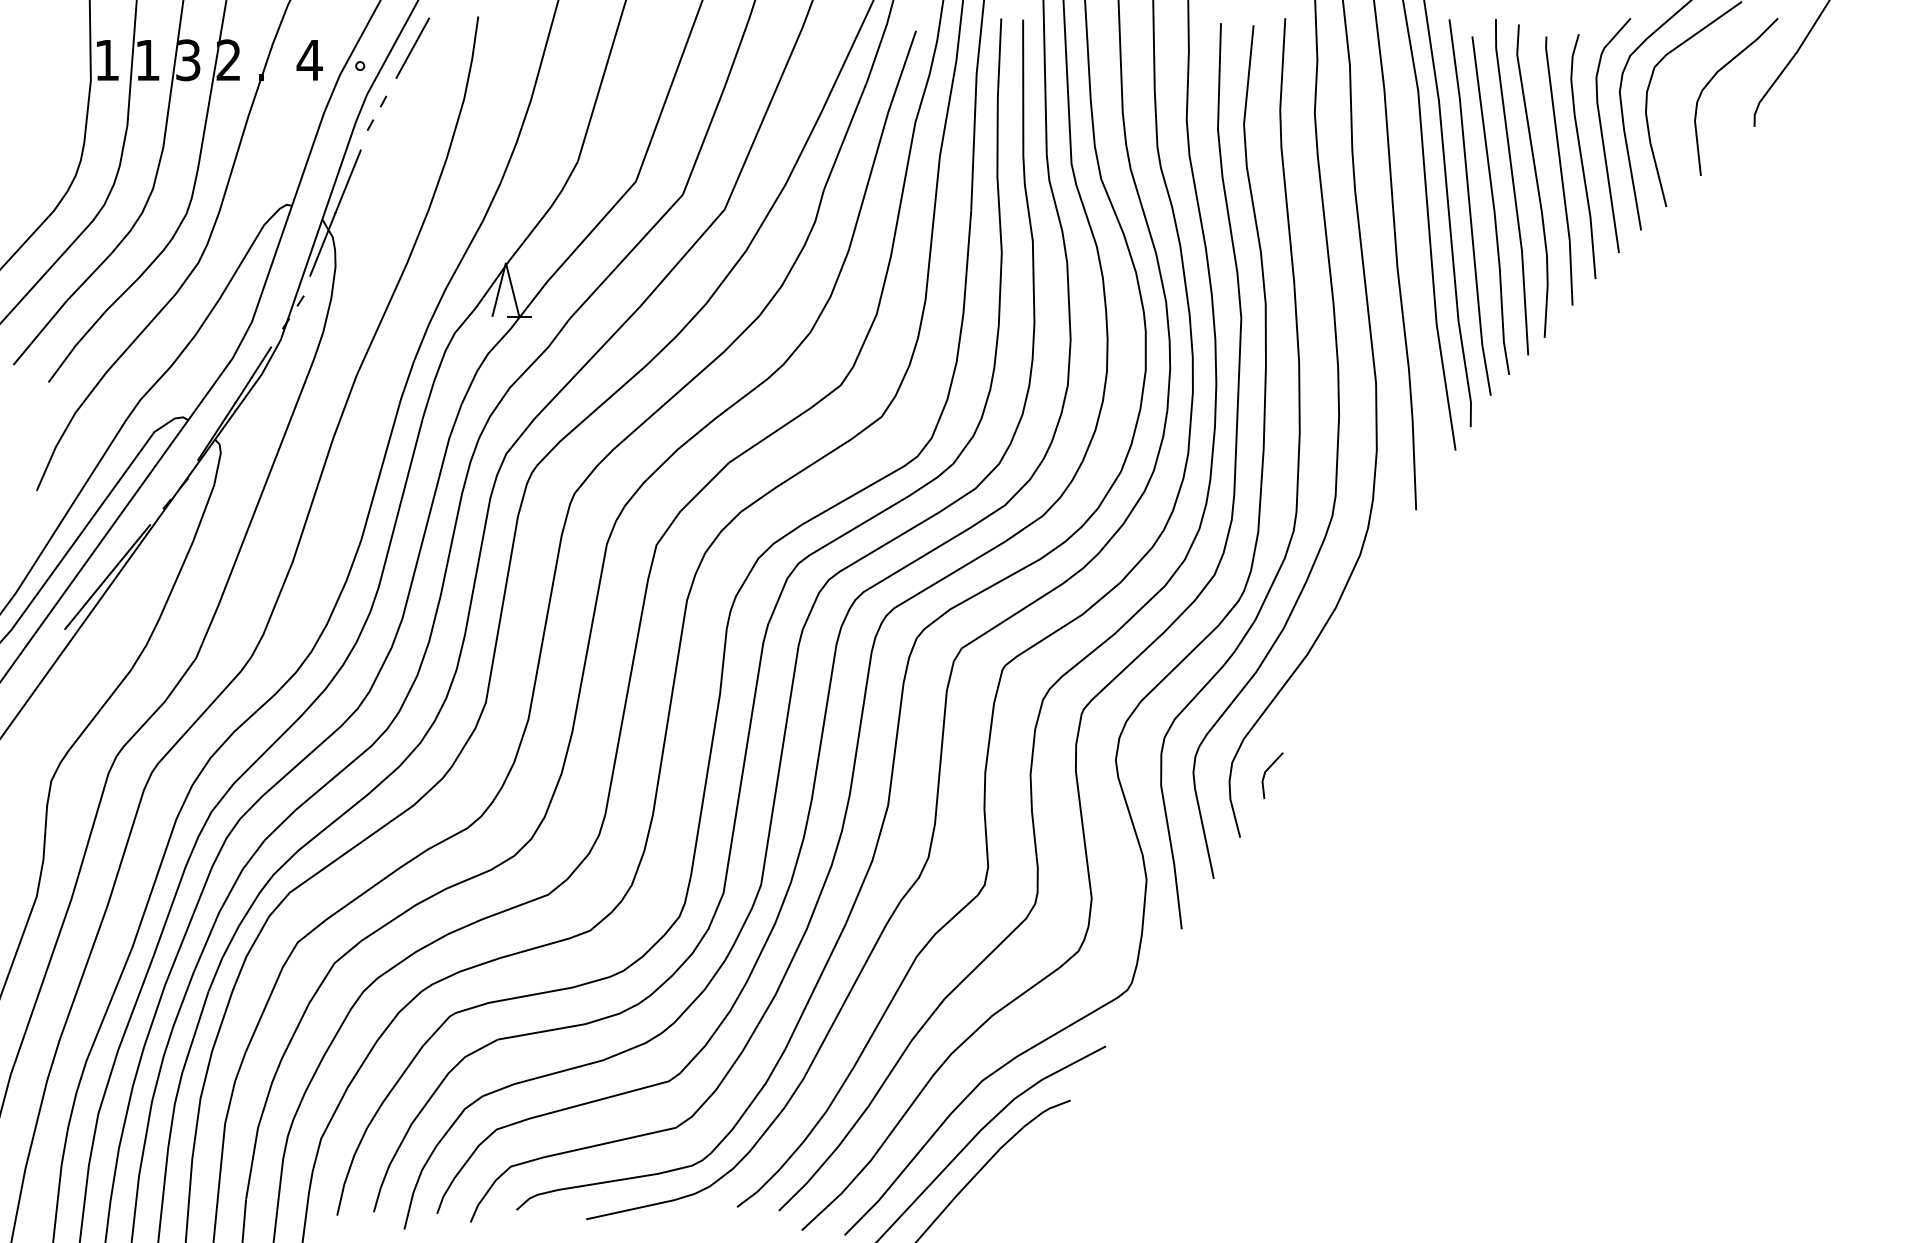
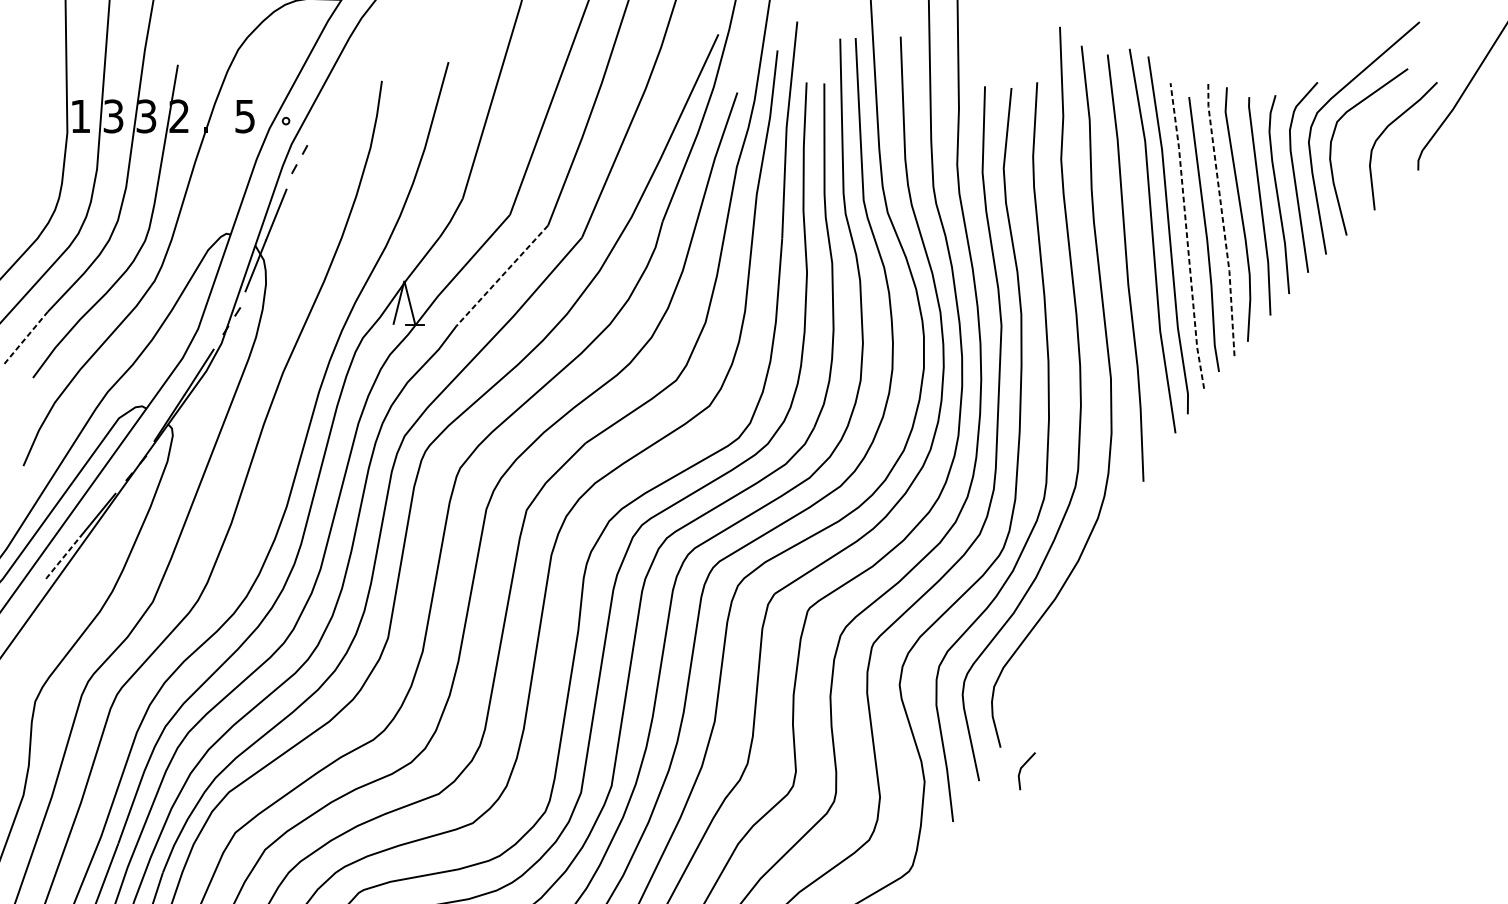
line: (412, 47) -> (328, 106), removed
text: (147, 60) -> (113, 116), 1 -> 3
text: (309, 60) -> (244, 116), 4 -> 5
line: (1513, 186) -> (1222, 218), solid -> dashed
line: (1469, 206) -> (1186, 235), solid -> dashed
line: (626, 256) -> (502, 275), solid -> dashed
line: (40, 333) -> (26, 338), solid -> dashed
line: (85, 603) -> (63, 557), solid -> dashed
line: (1267, 771) -> (1022, 767), moved

